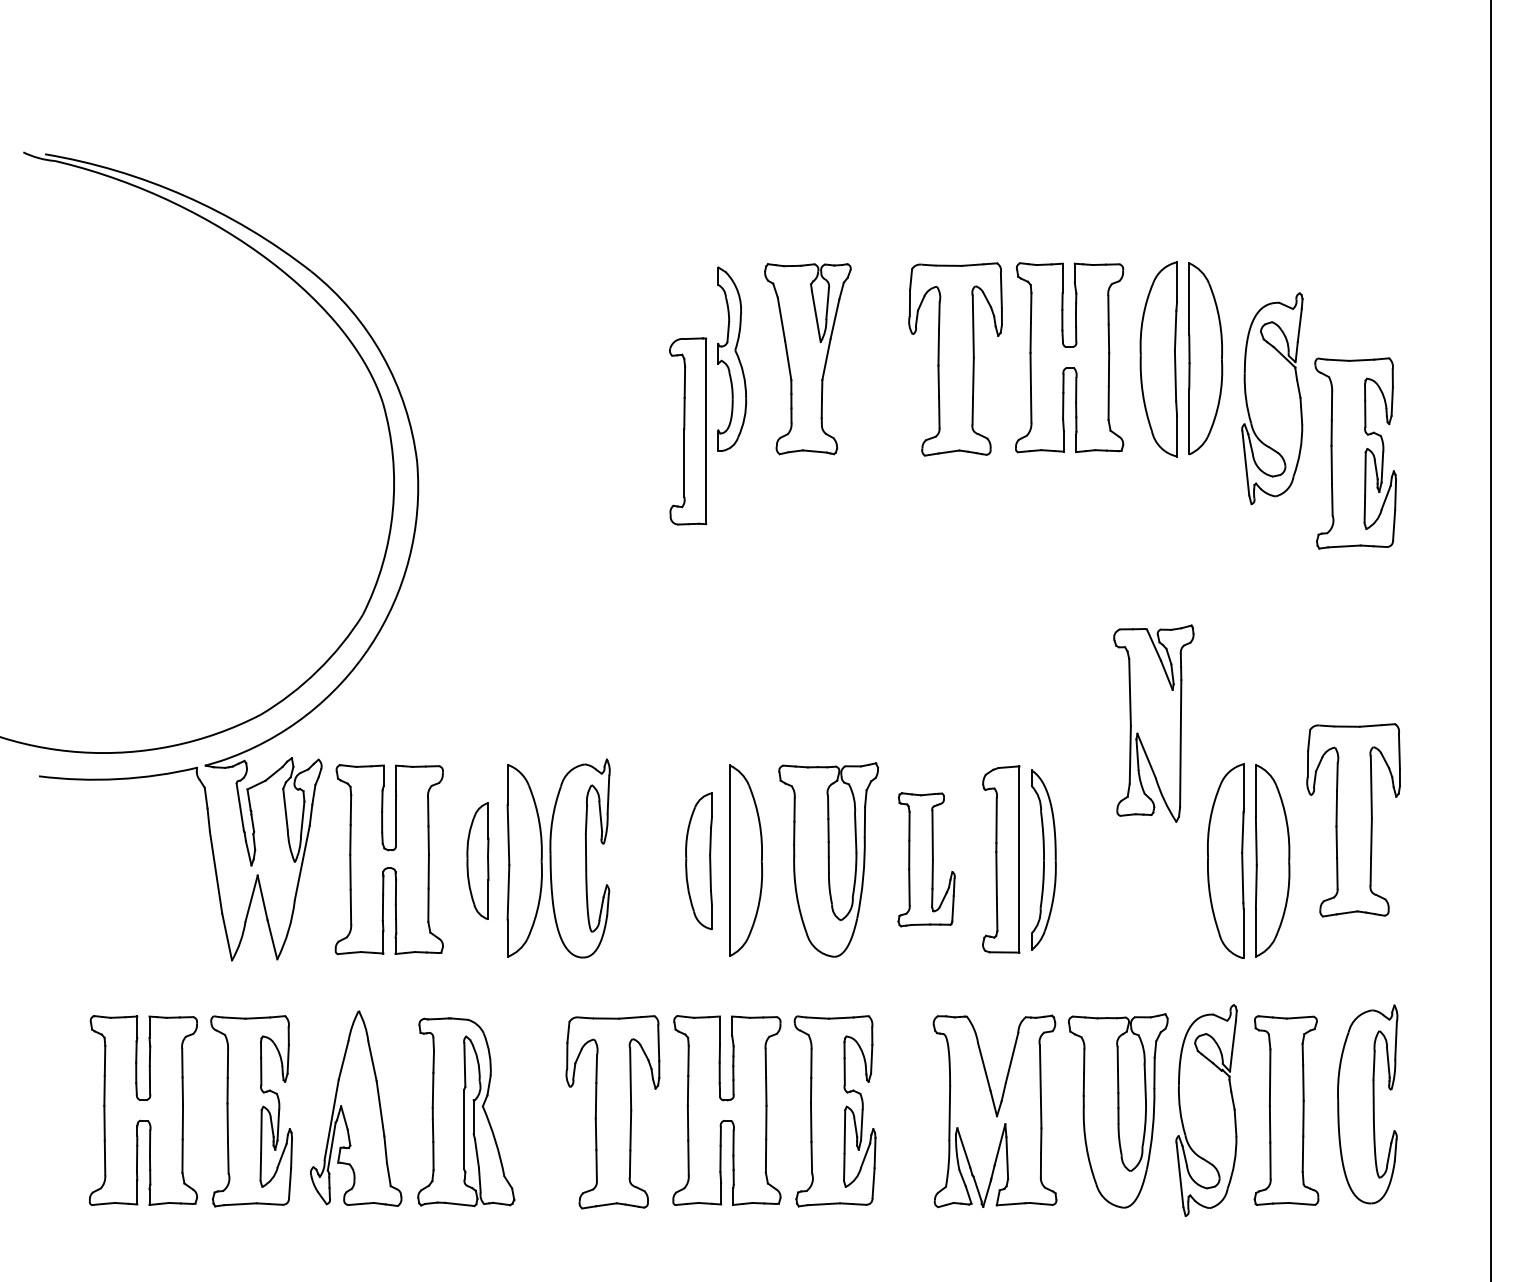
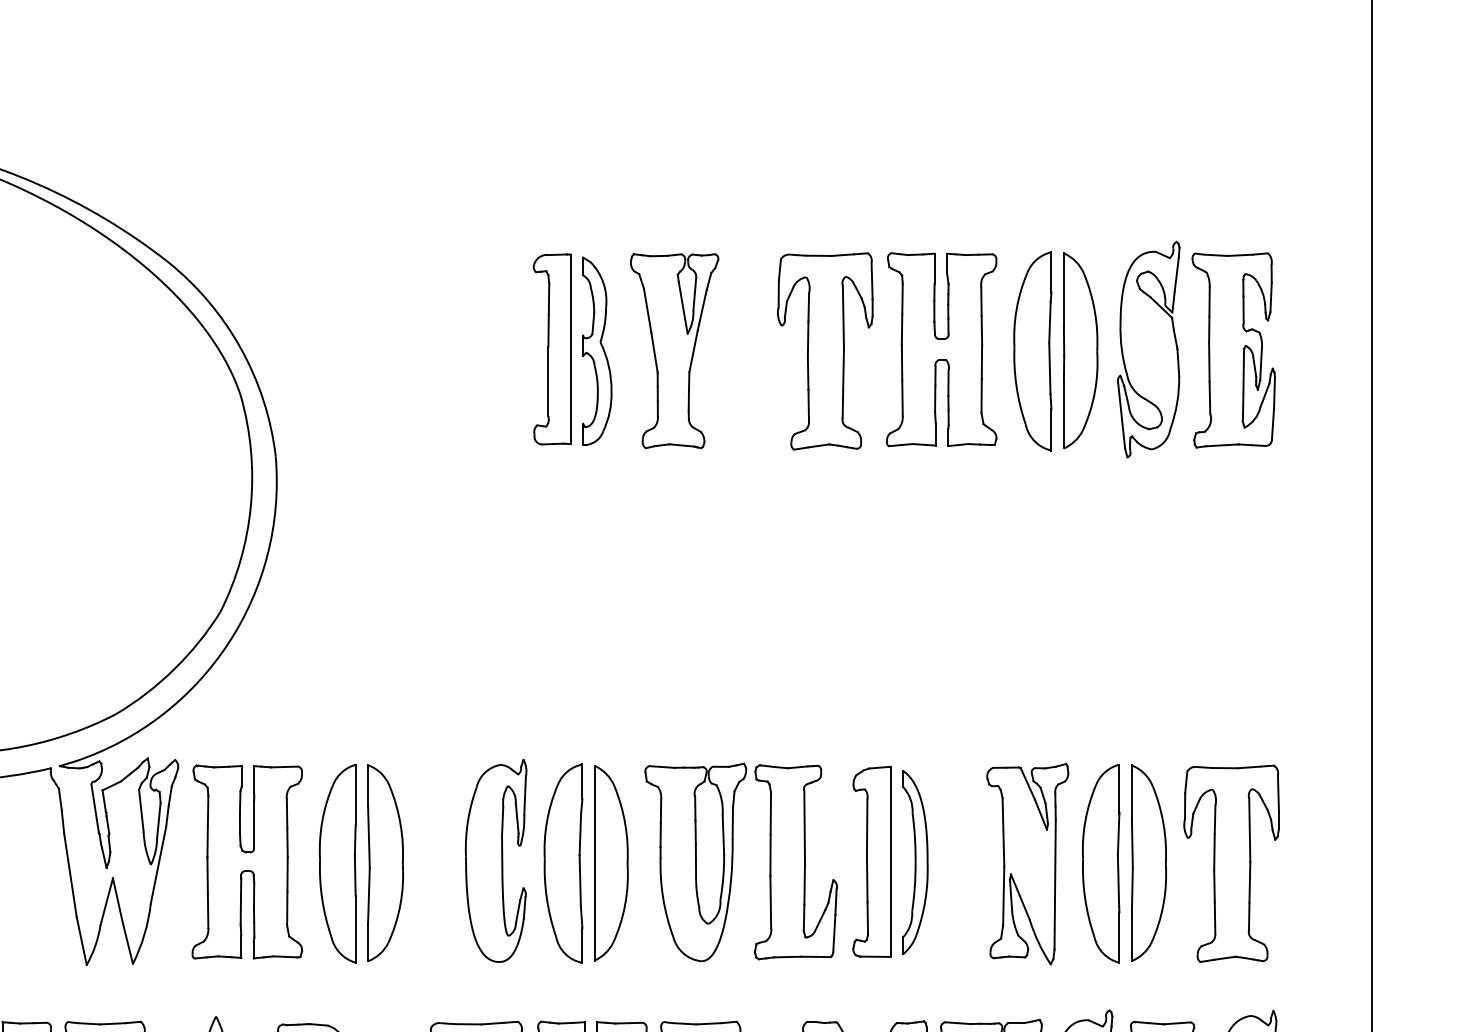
part: (1272, 398) -> (1148, 349), moved
part: (688, 431) -> (552, 349), moved
part: (1355, 453) -> (1233, 350), moved
part: (1153, 723) -> (1027, 863), moved
part: (1353, 820) -> (1231, 863), moved
part: (579, 858) -> (495, 860), moved
part: (926, 859) -> (795, 861), size x1.43
part: (477, 860) -> (337, 862), size x1.67
part: (698, 861) -> (562, 863), size x1.43

